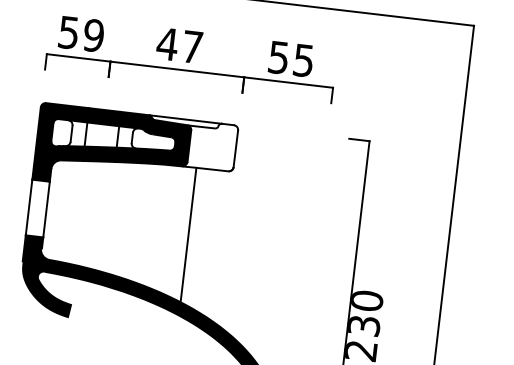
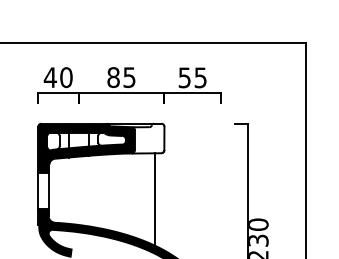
text: (79, 33) -> (57, 77), 59 -> 40
text: (178, 45) -> (120, 77), 47 -> 85
line: (187, 238) -> (154, 198), moved

